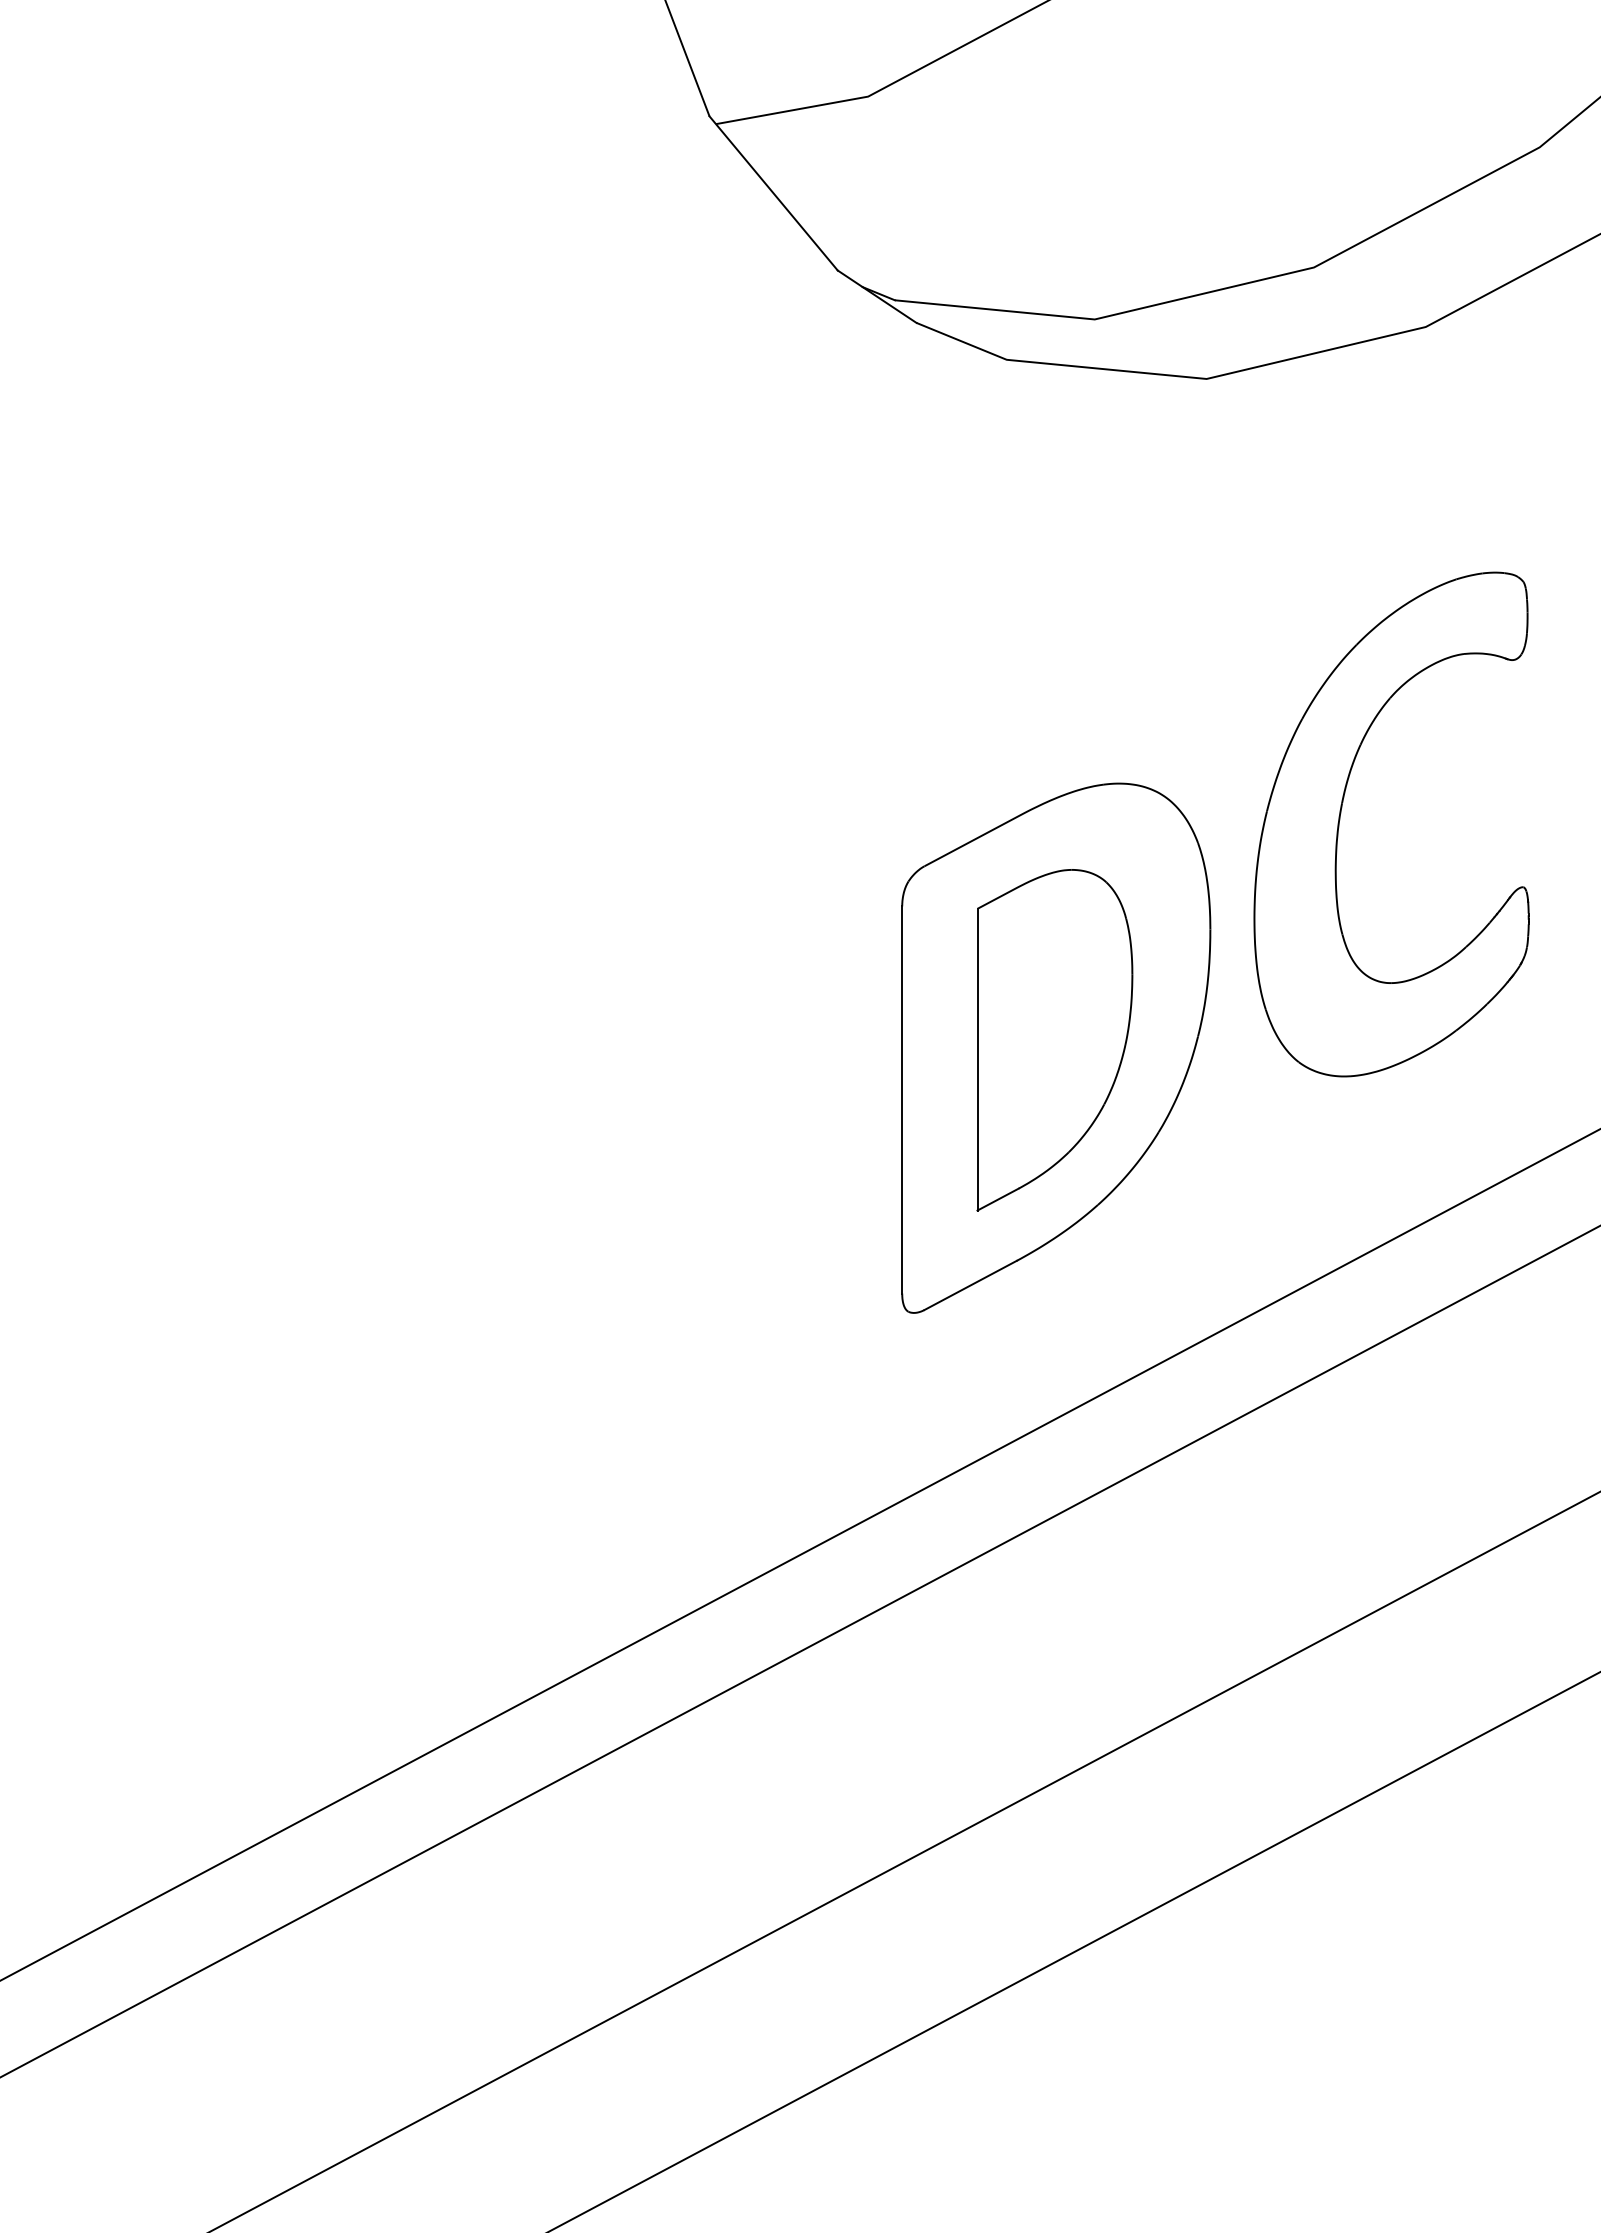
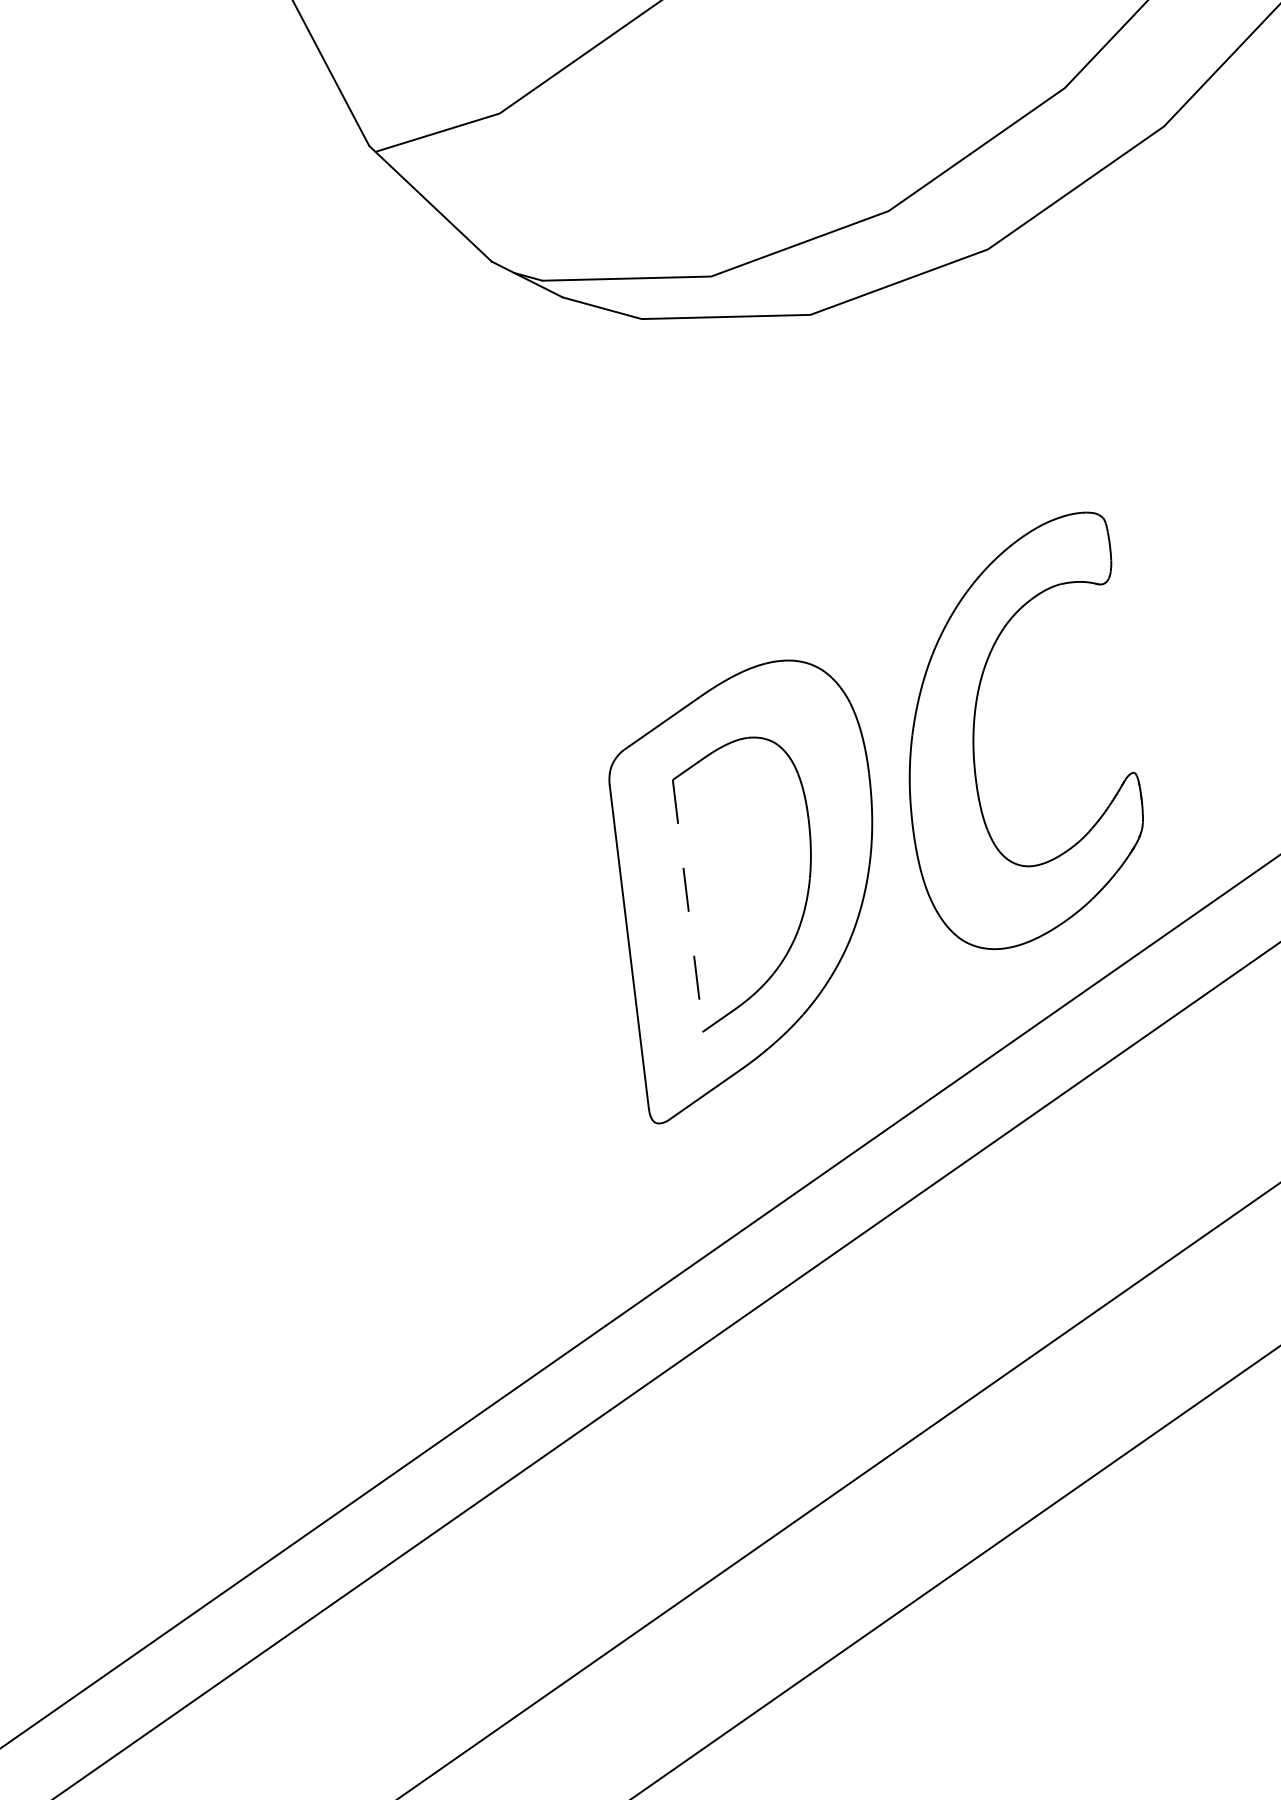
part: (1340, 820) -> (974, 735), moved
line: (977, 1059) -> (688, 905), solid -> dashed

